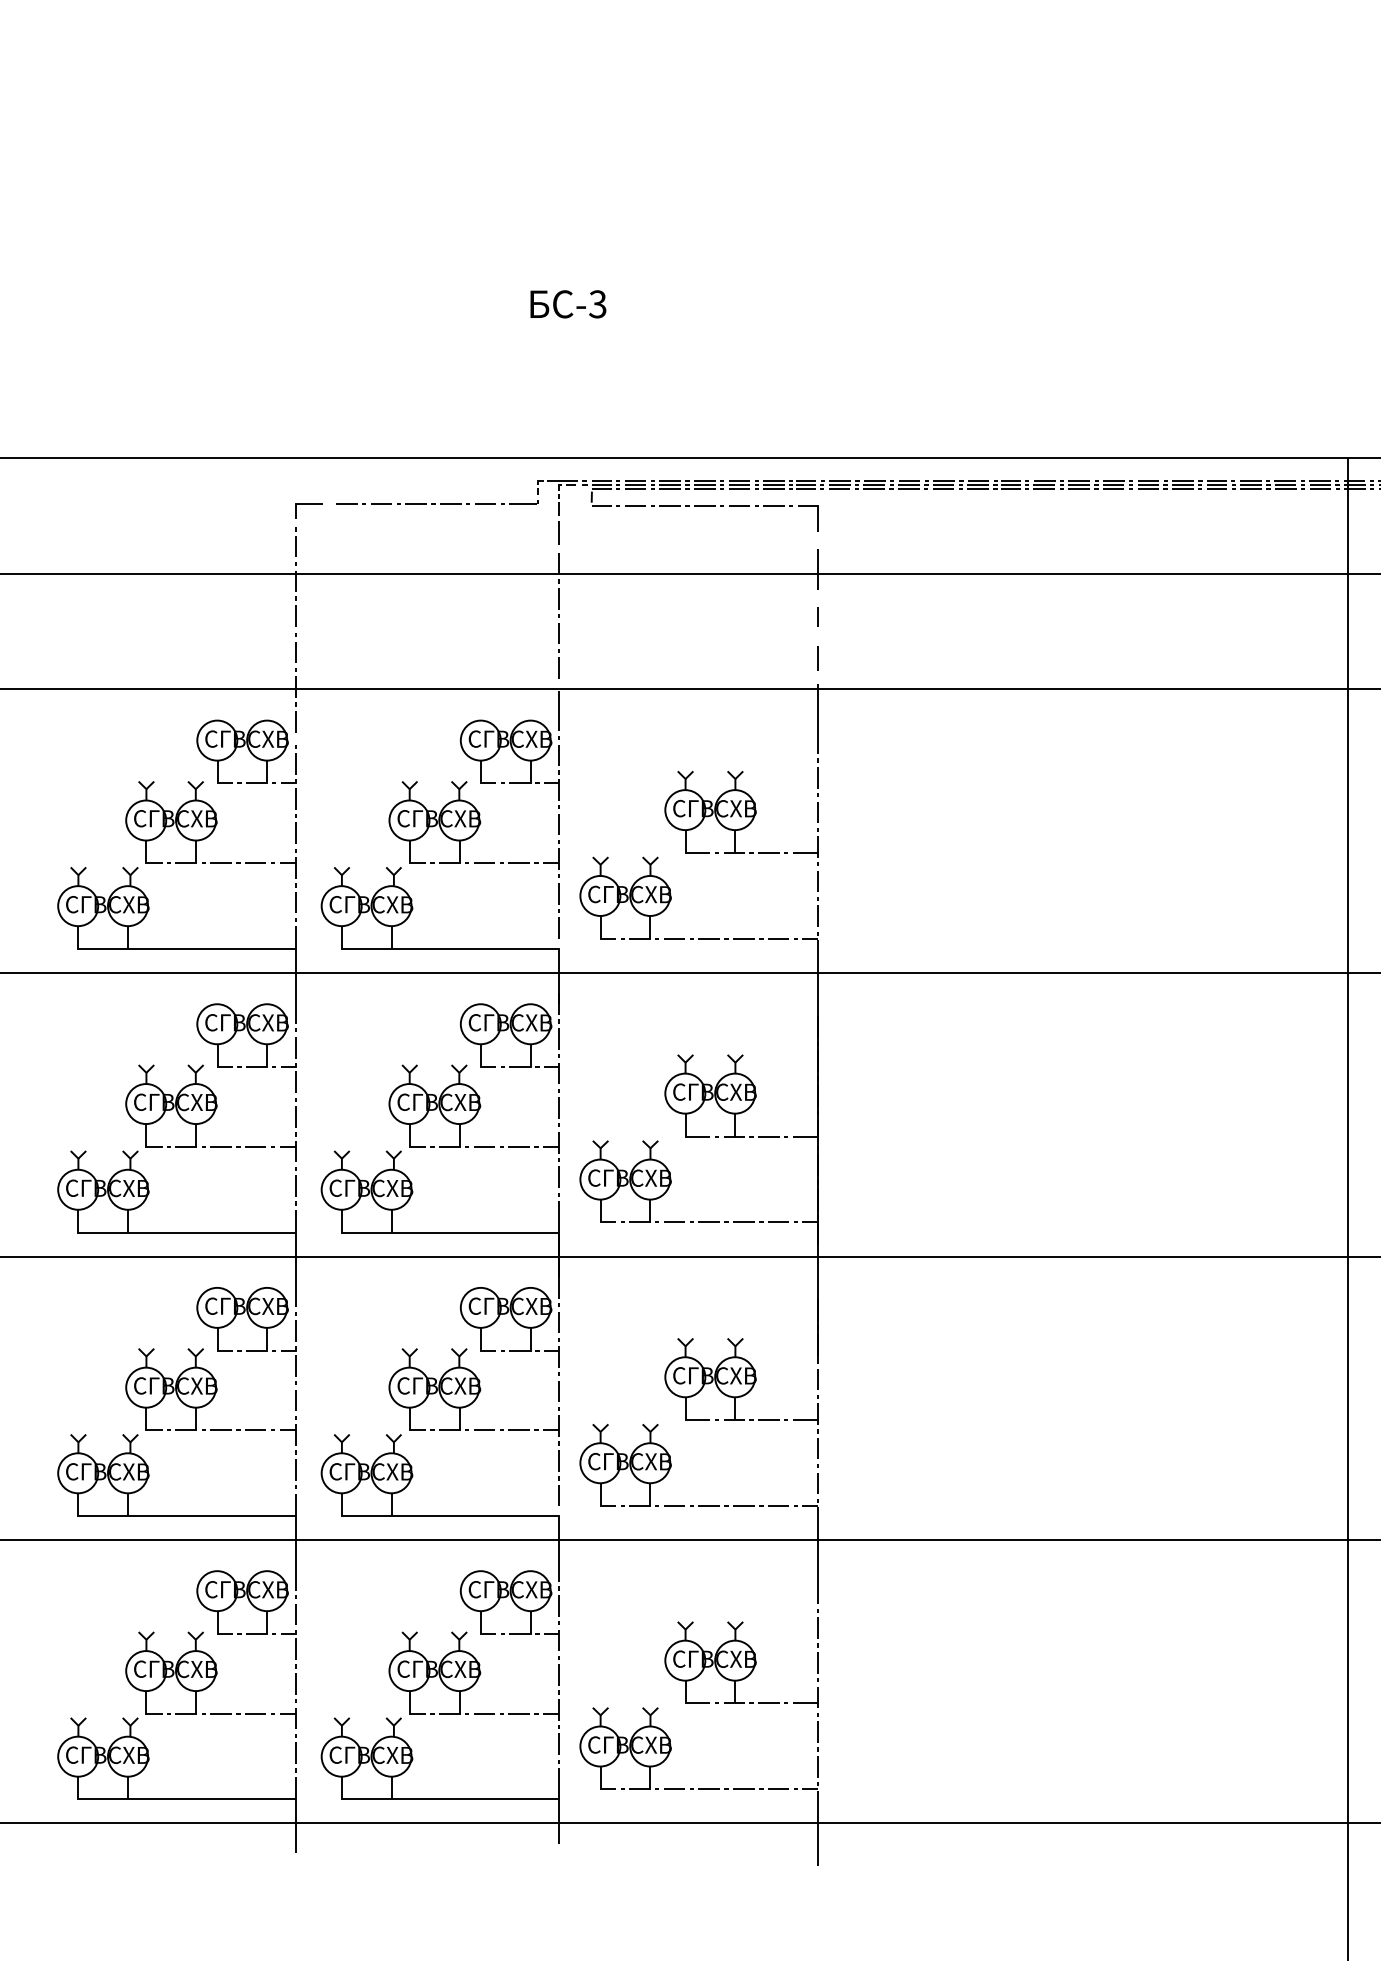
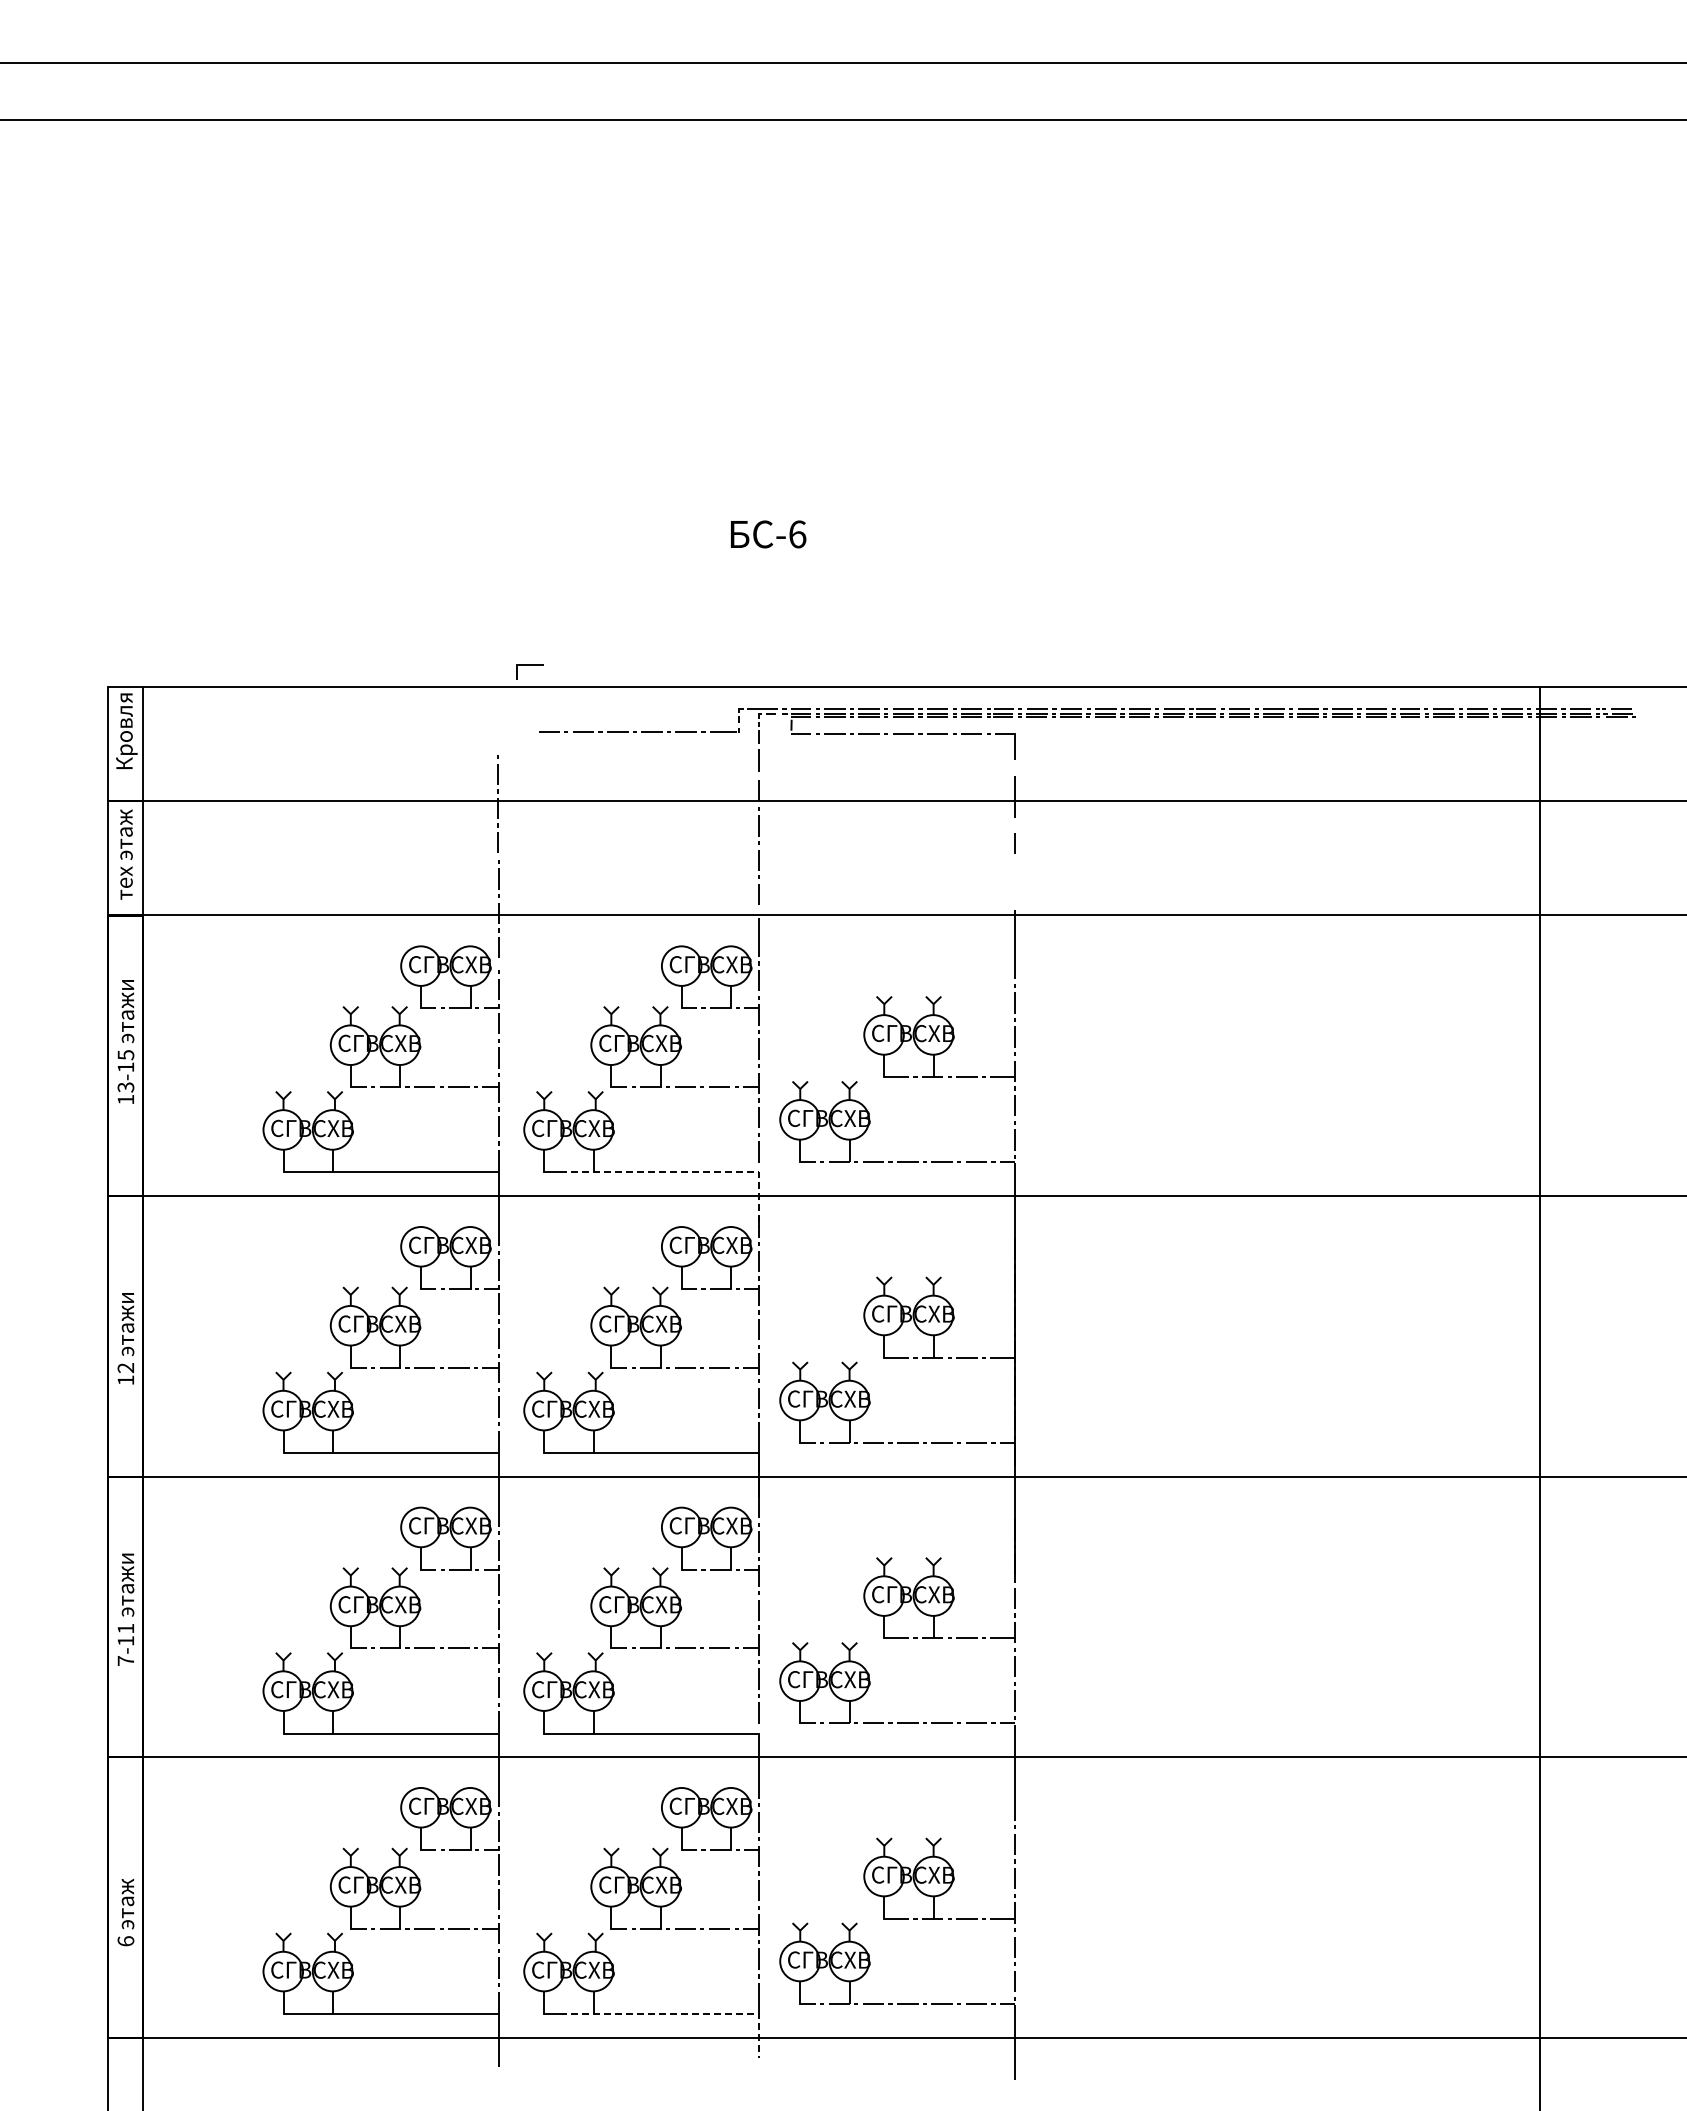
text: (597, 304) -> (797, 534), -3 -> -6
line: (308, 504) -> (529, 665), moved
line: (817, 658) -> (1014, 884), removed
line: (486, 949) -> (687, 1172), solid -> dashed
line: (481, 1799) -> (682, 2013), solid -> dashed

